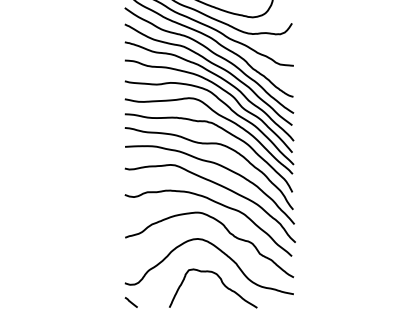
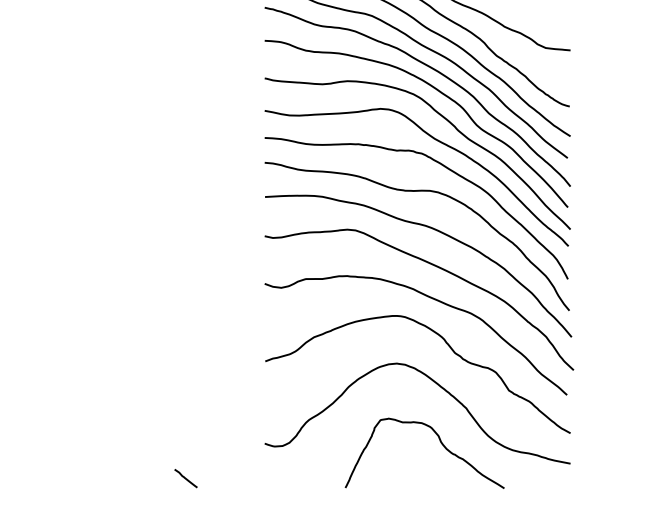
line: (130, 302) -> (184, 478), moved

